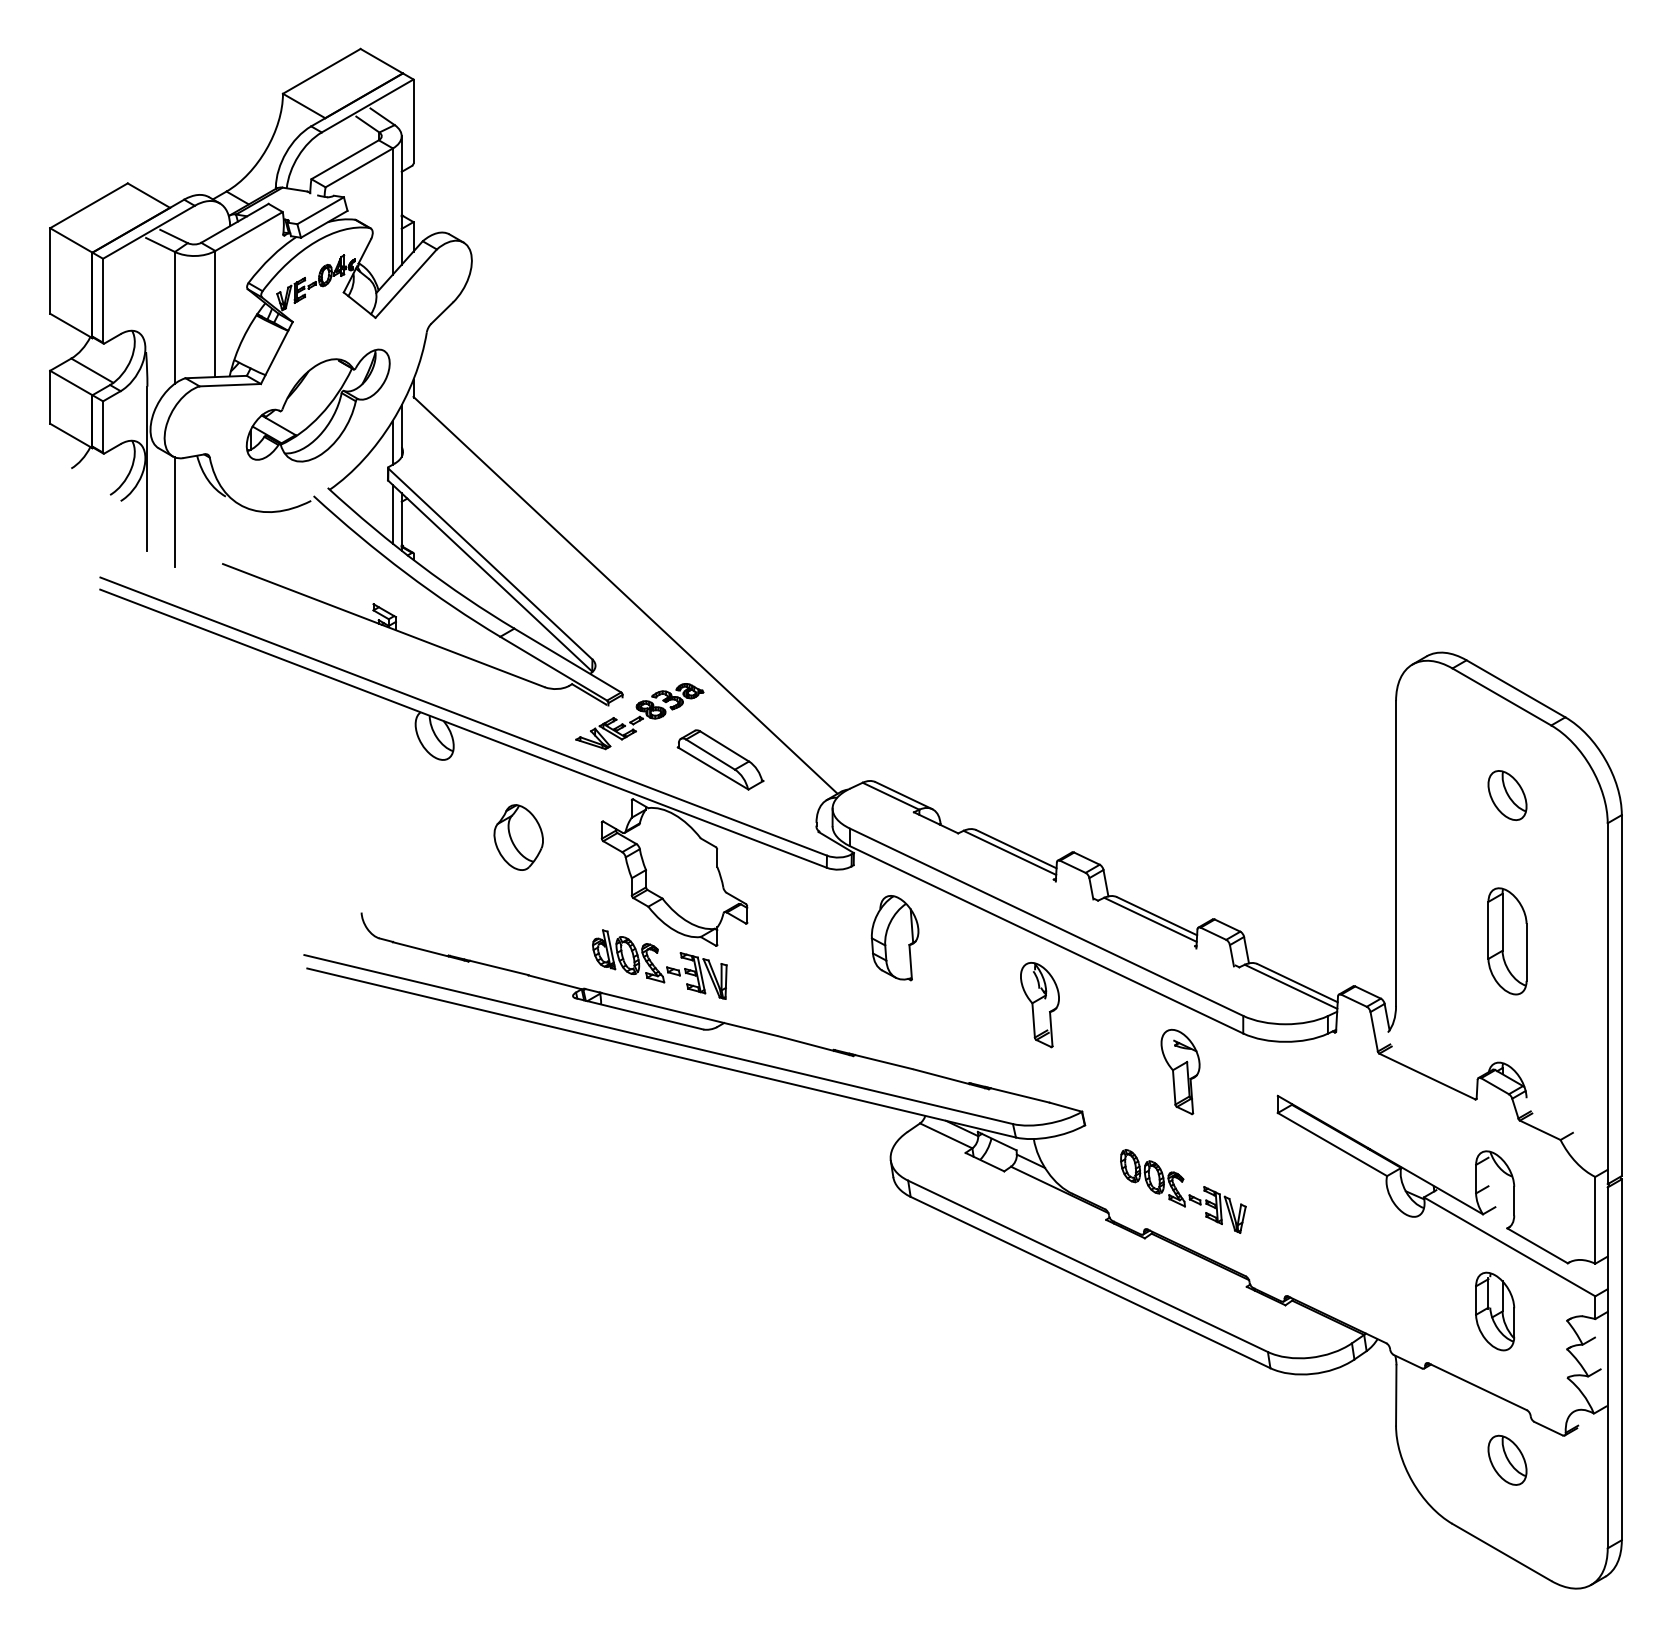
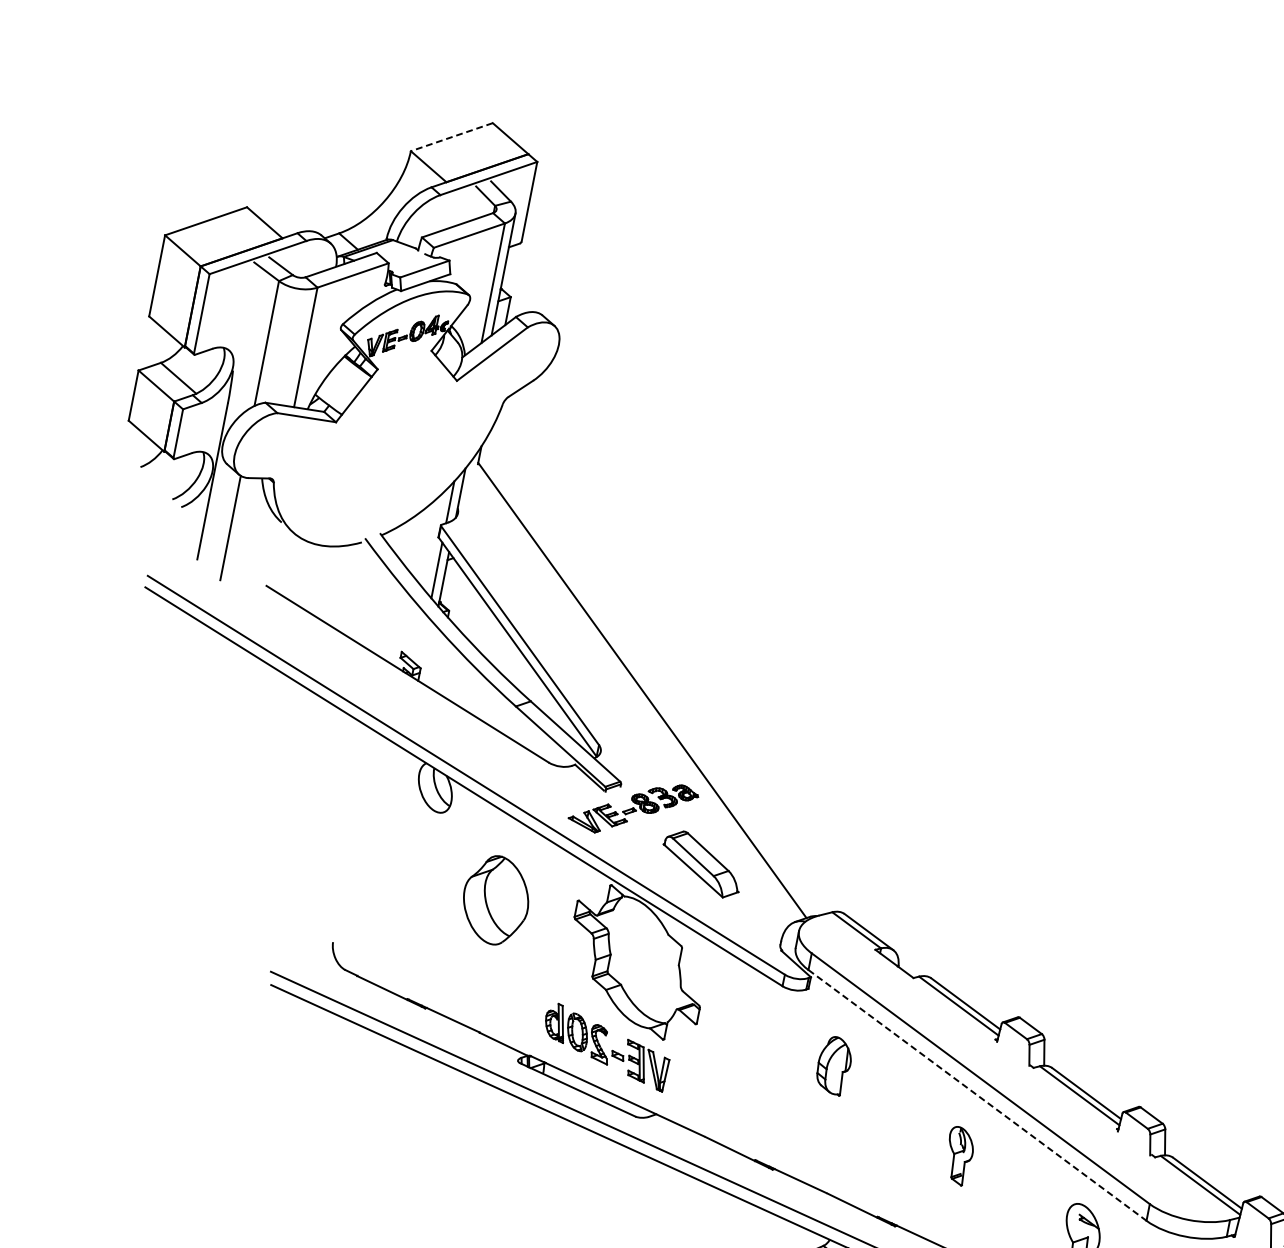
line: (321, 71) -> (451, 137), solid -> dashed
part: (317, 405) -> (385, 453), removed
part: (518, 837) -> (495, 900), size x1.4
part: (894, 938) -> (833, 1065), size x0.7
line: (1046, 939) -> (977, 1095), solid -> dashed
part: (1039, 1005) -> (958, 1156), size x0.7

